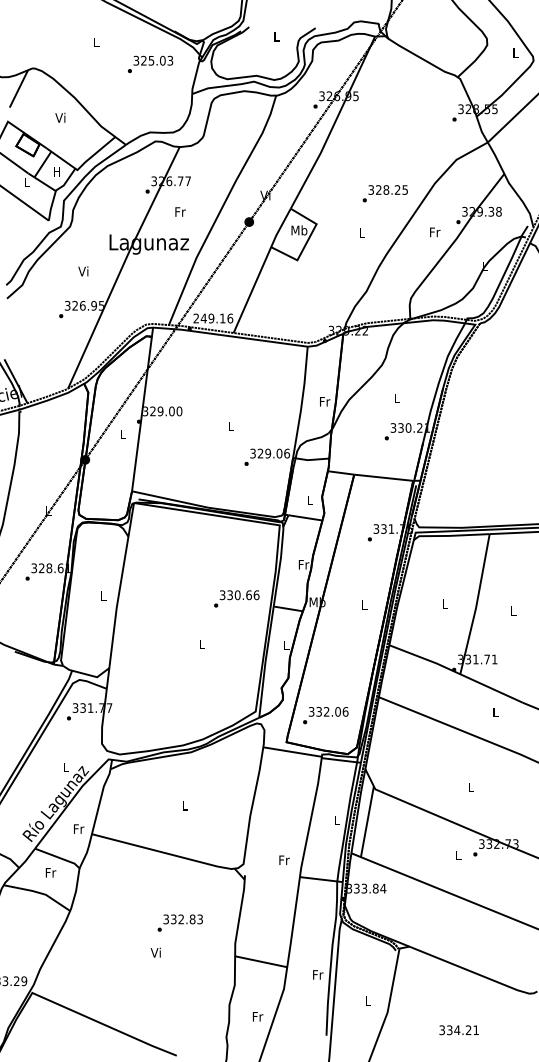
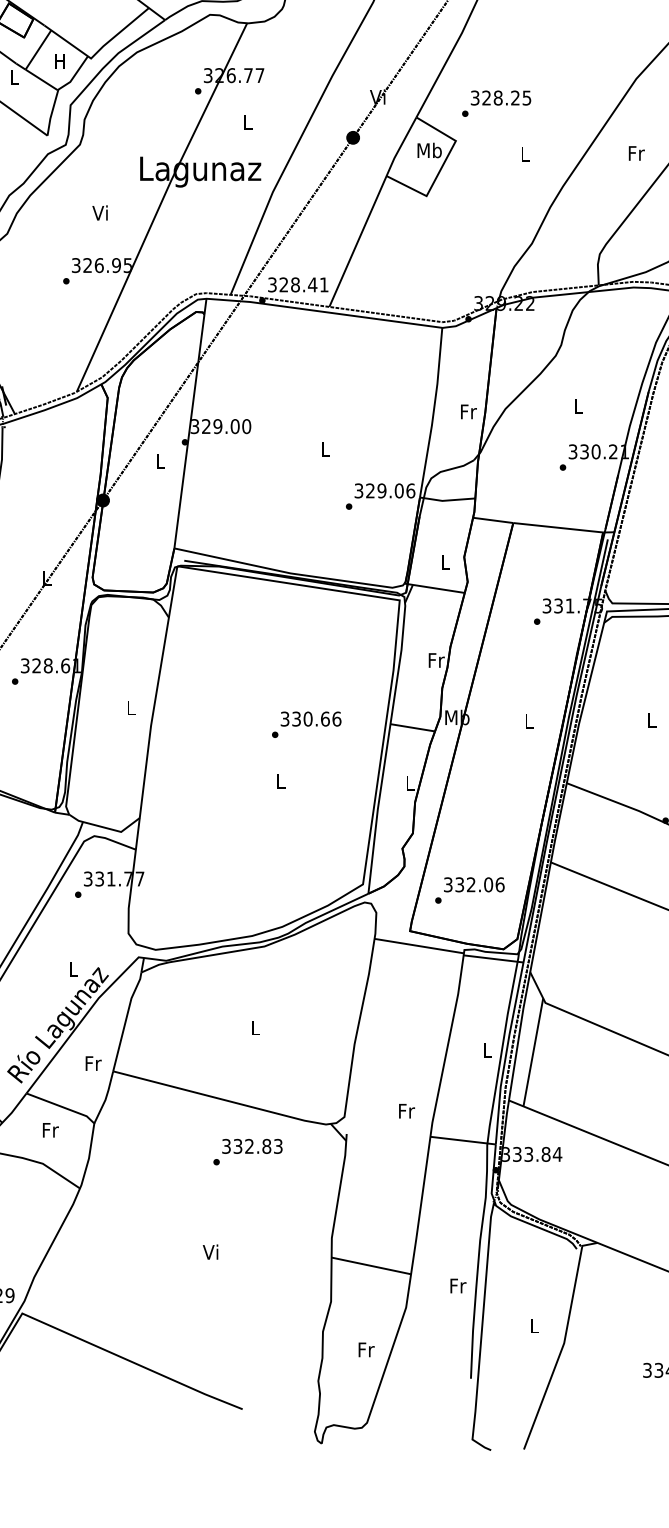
text: (384, 193) -> (495, 103), moved
text: (180, 211) -> (248, 121), Fr -> L
text: (213, 318) -> (298, 284), 249.16 -> 328.41
text: (236, 598) -> (306, 724), moved
text: (179, 922) -> (246, 1151), moved

